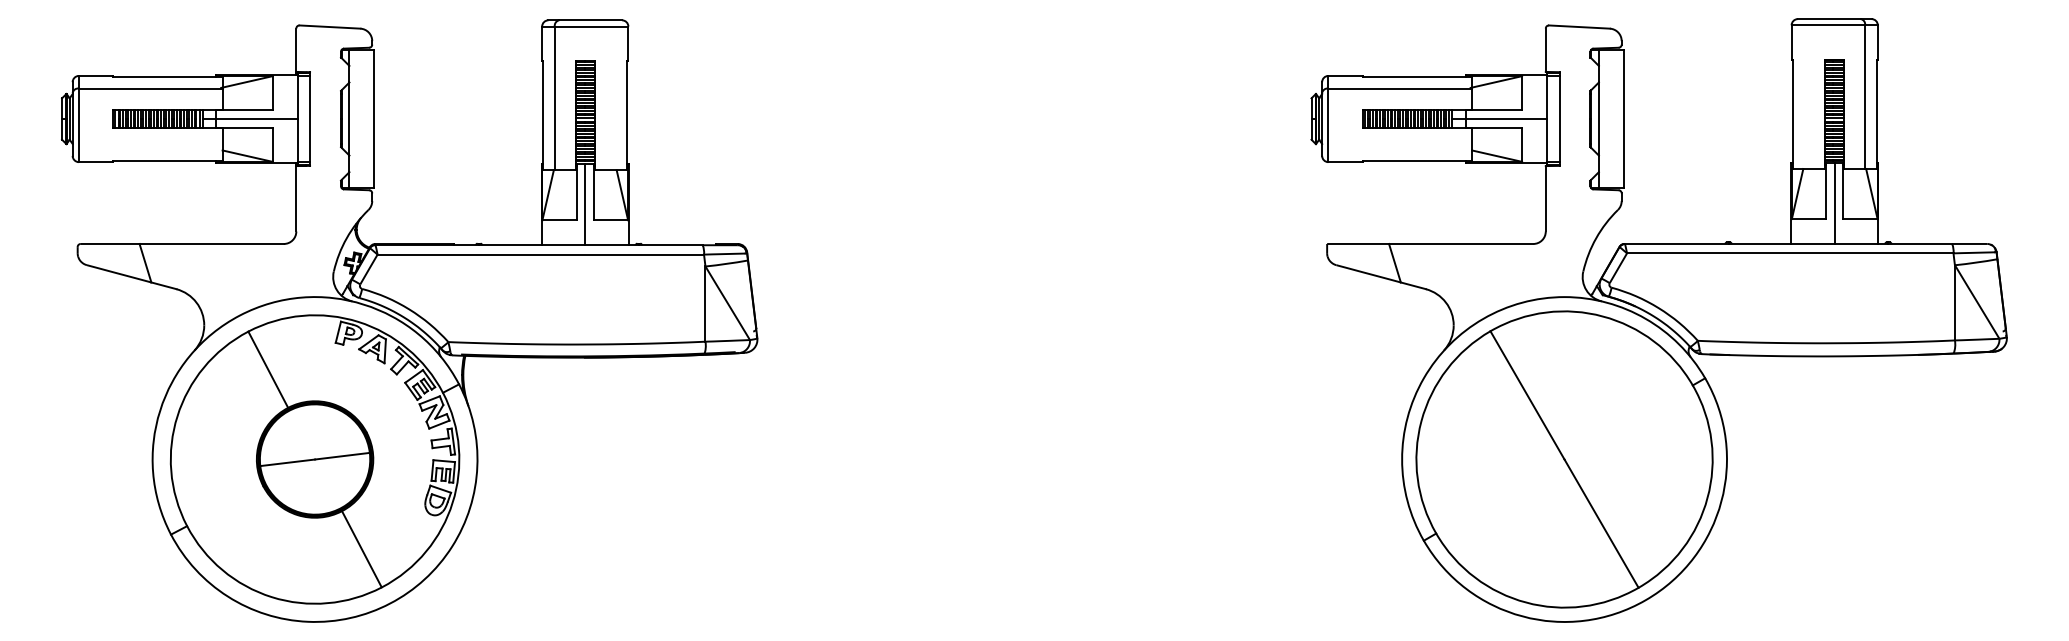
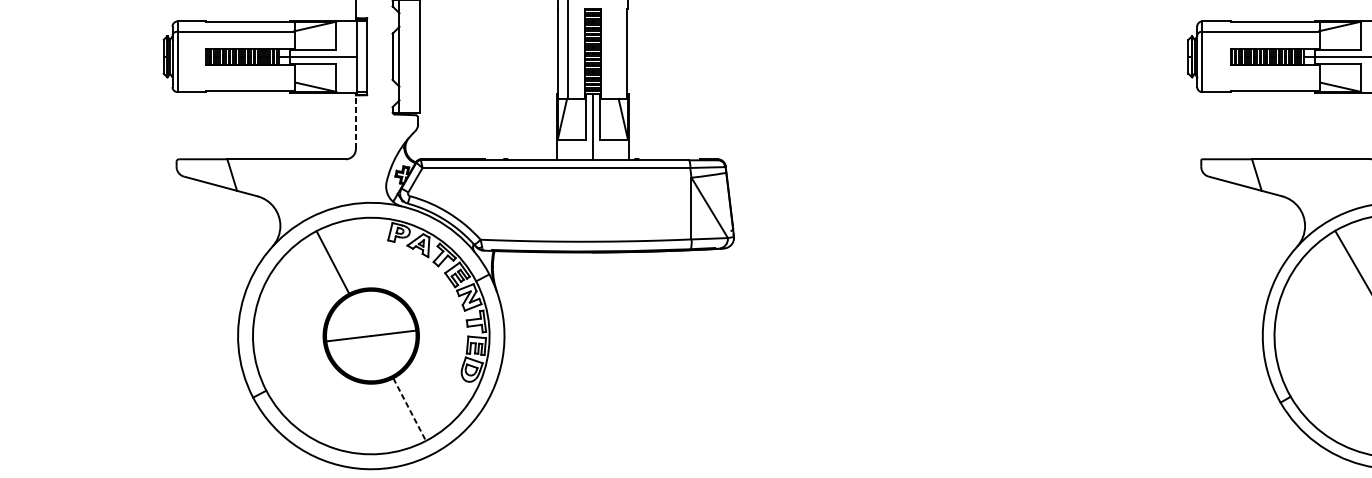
line: (296, 198) -> (356, 121), solid -> dashed
line: (362, 549) -> (410, 409), solid -> dashed

